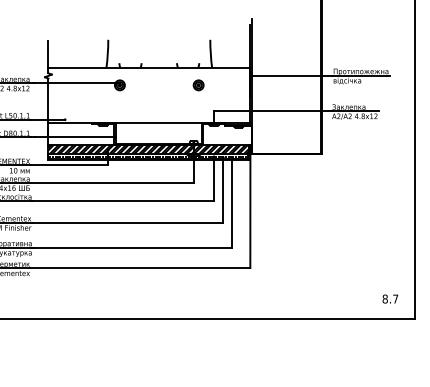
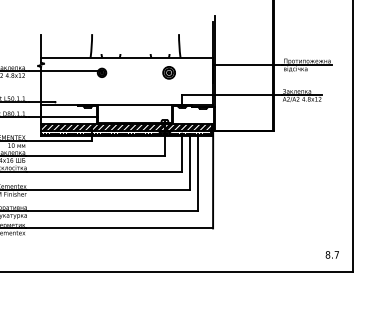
part: (198, 85) -> (168, 73), size x1.4

